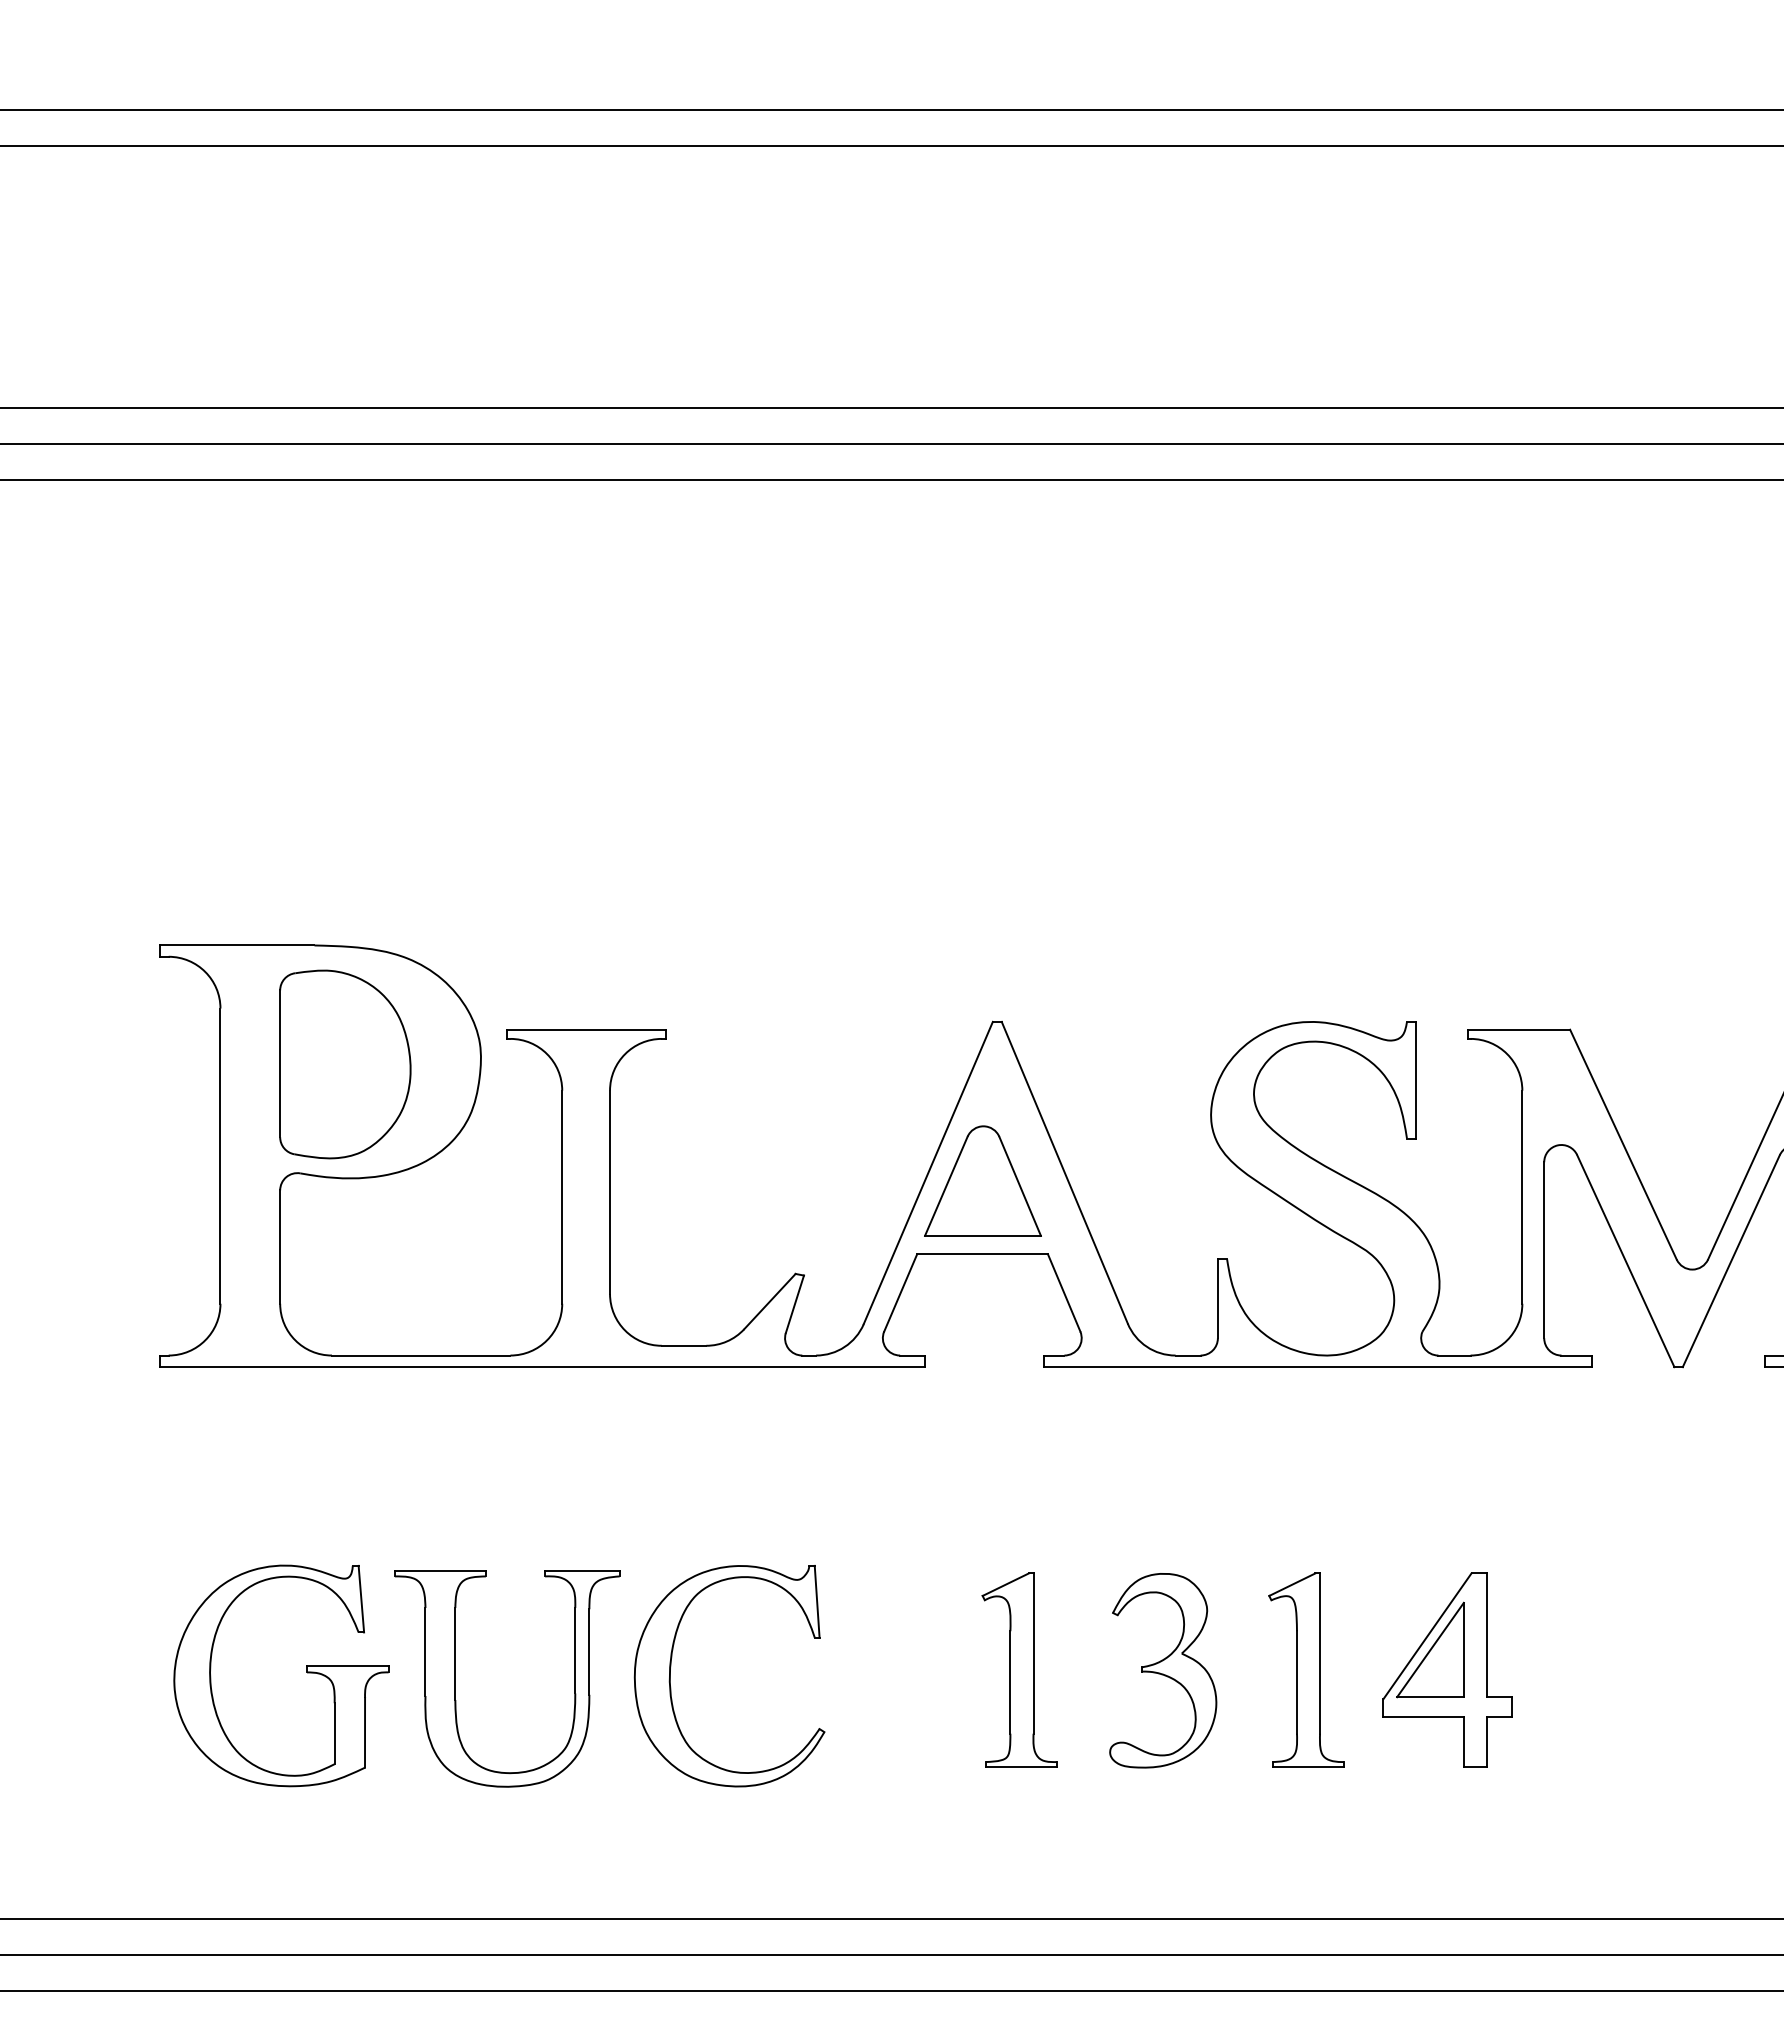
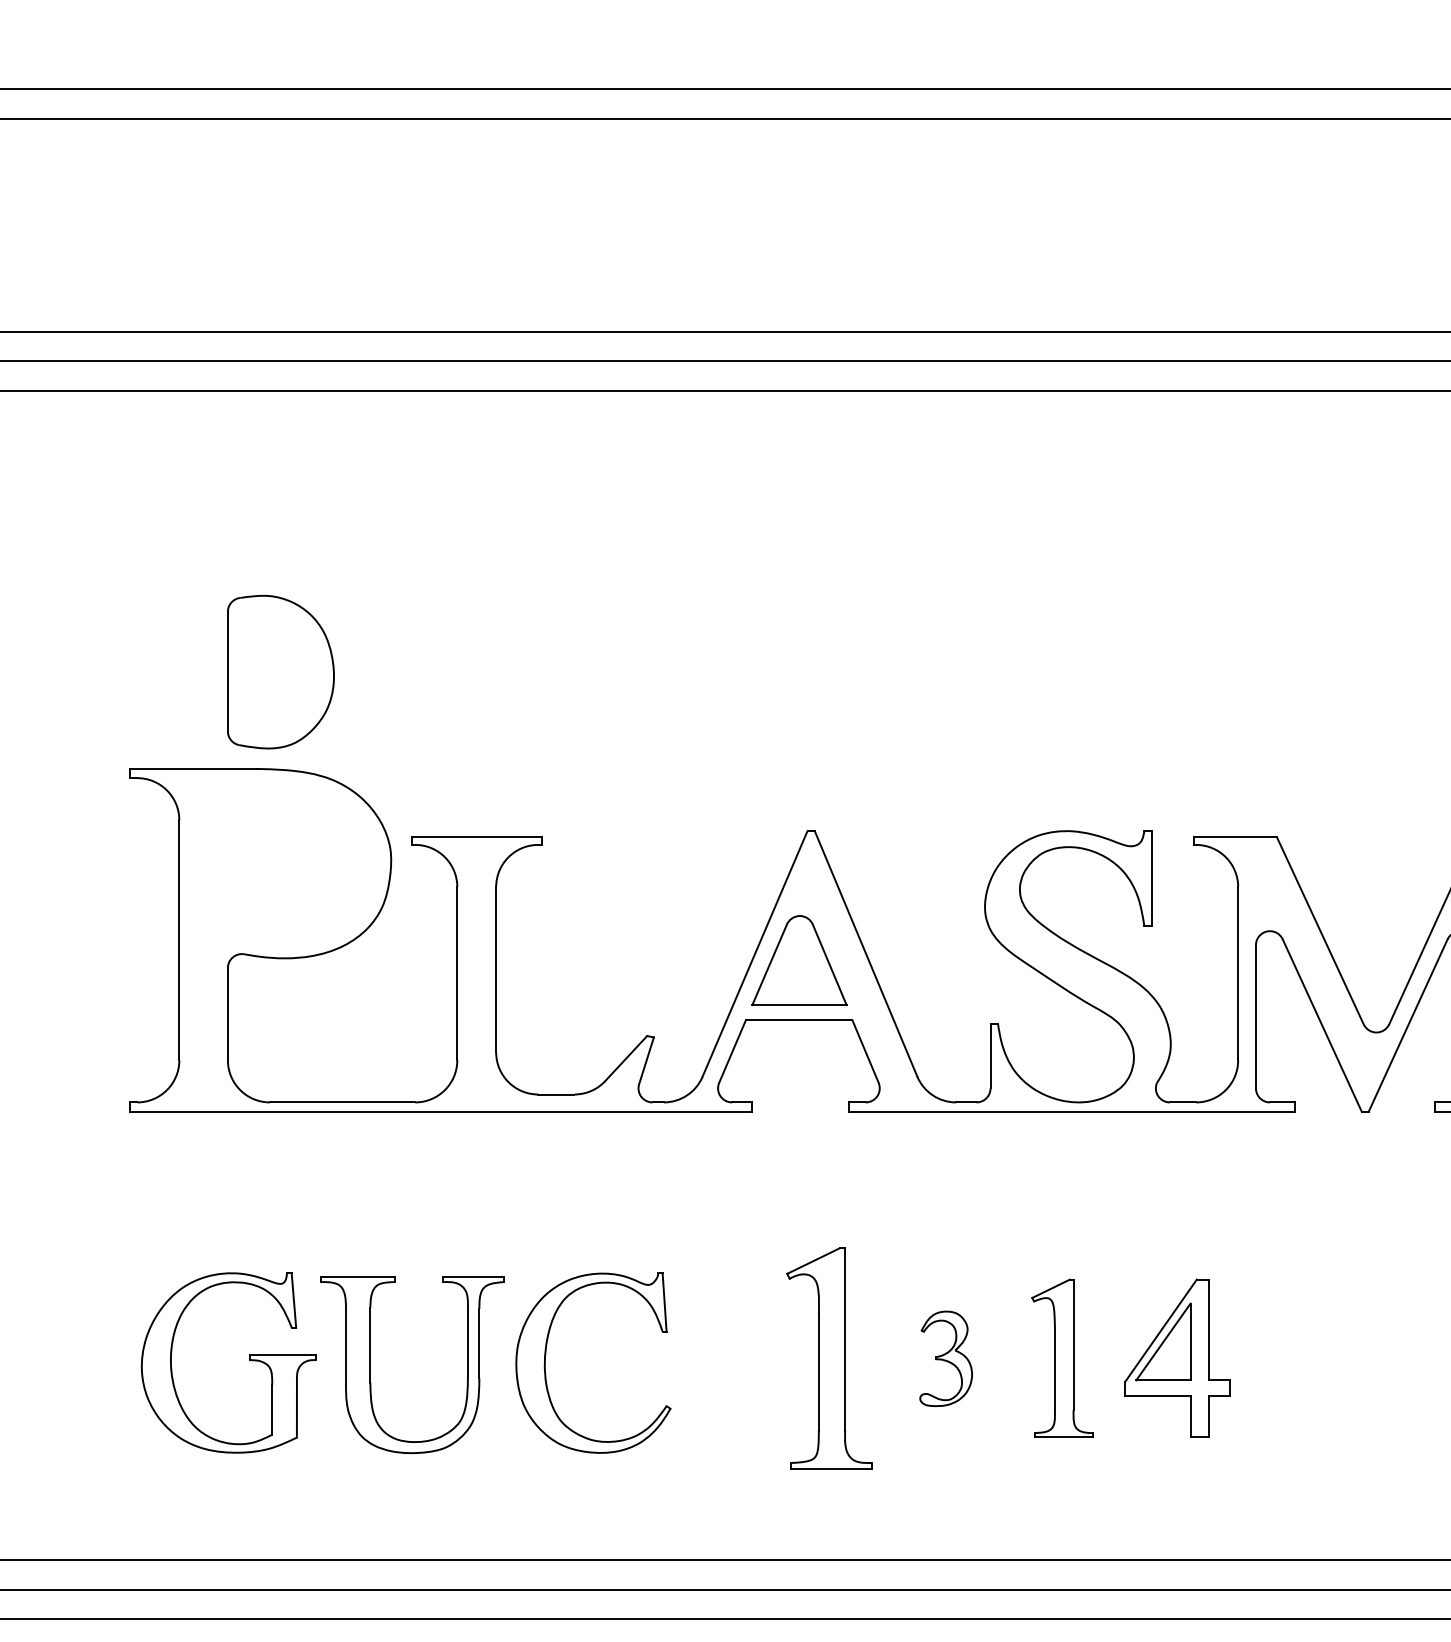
part: (345, 1064) -> (281, 672), moved
part: (1019, 1669) -> (829, 1357), size x1.4
part: (1163, 1670) -> (946, 1358), size x0.6

